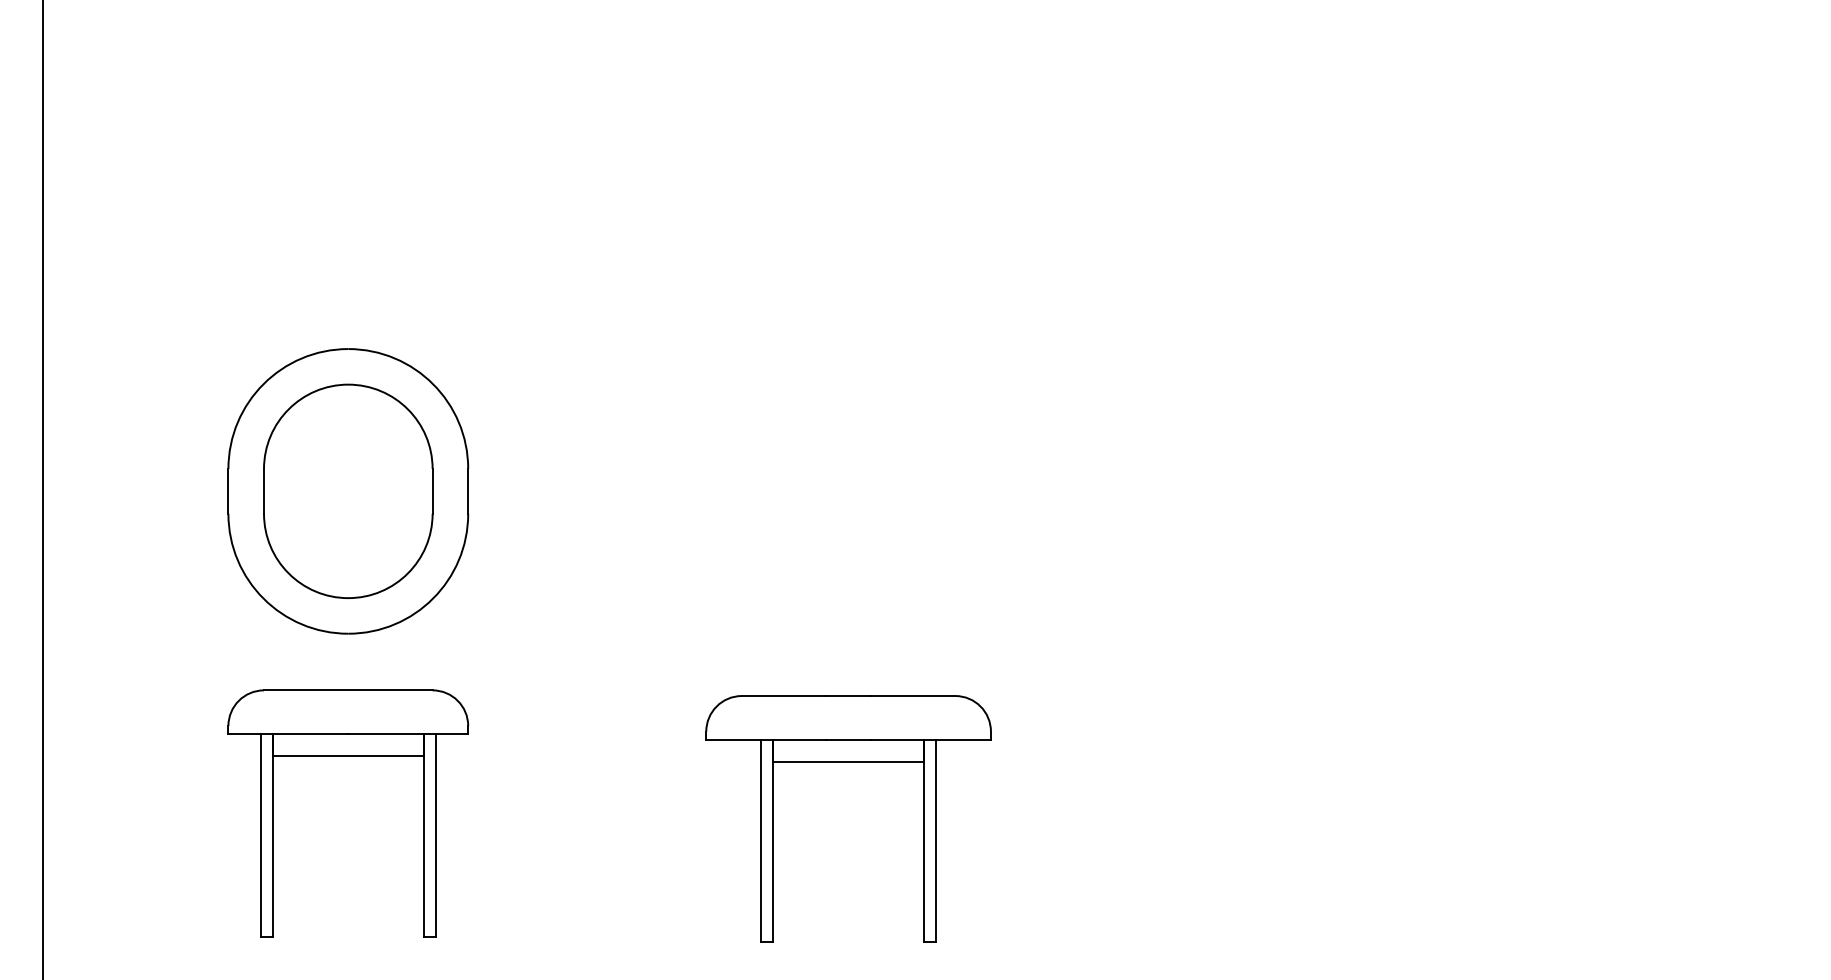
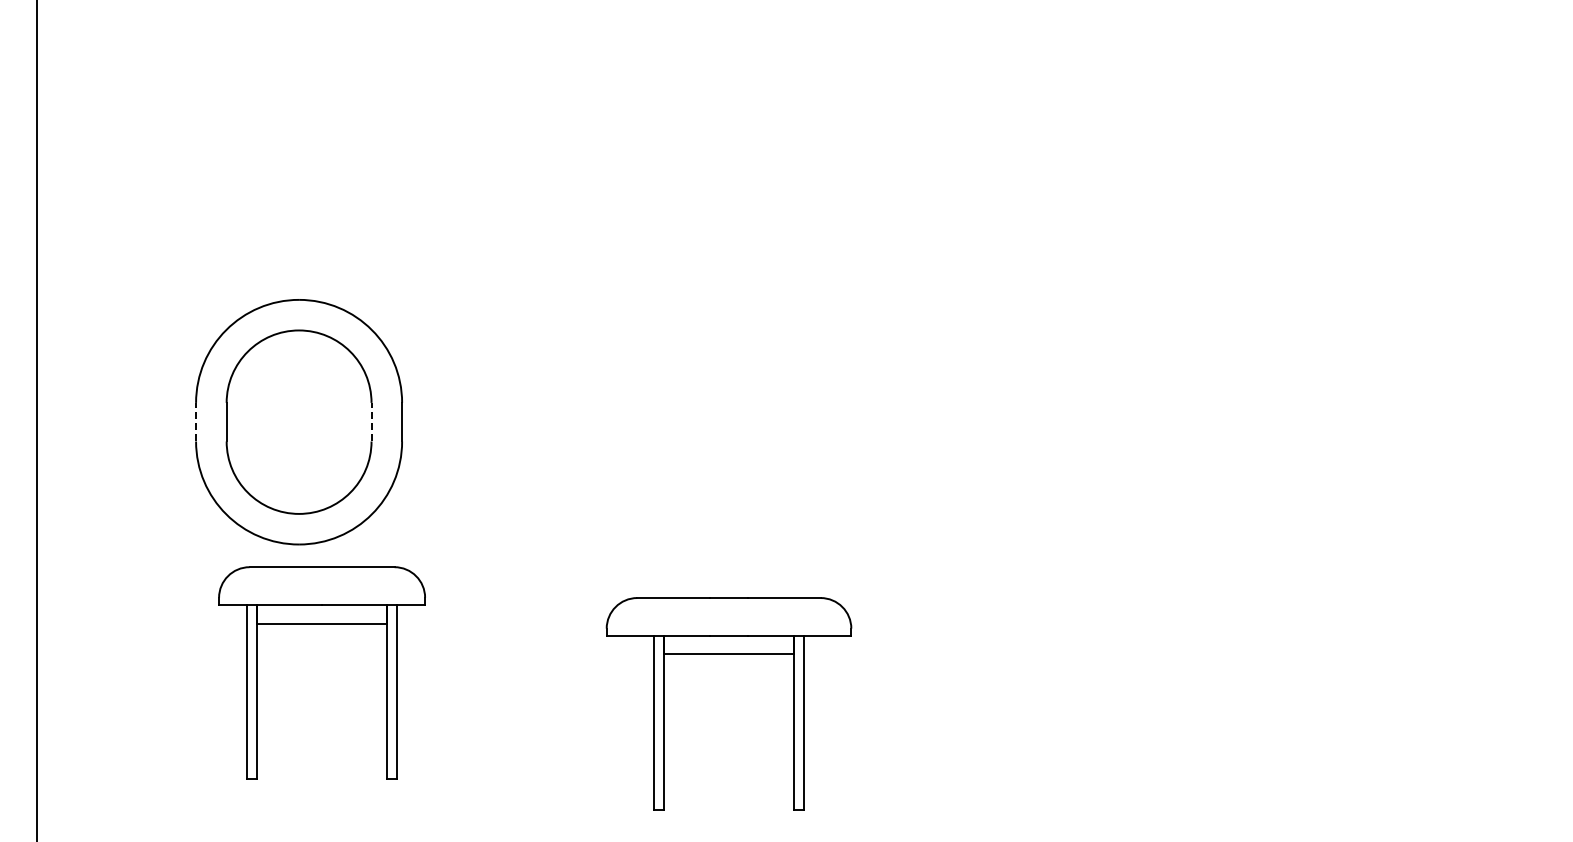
line: (228, 490) -> (196, 421), solid -> dashed
line: (432, 490) -> (371, 421), solid -> dashed
part: (347, 757) -> (321, 624), moved

